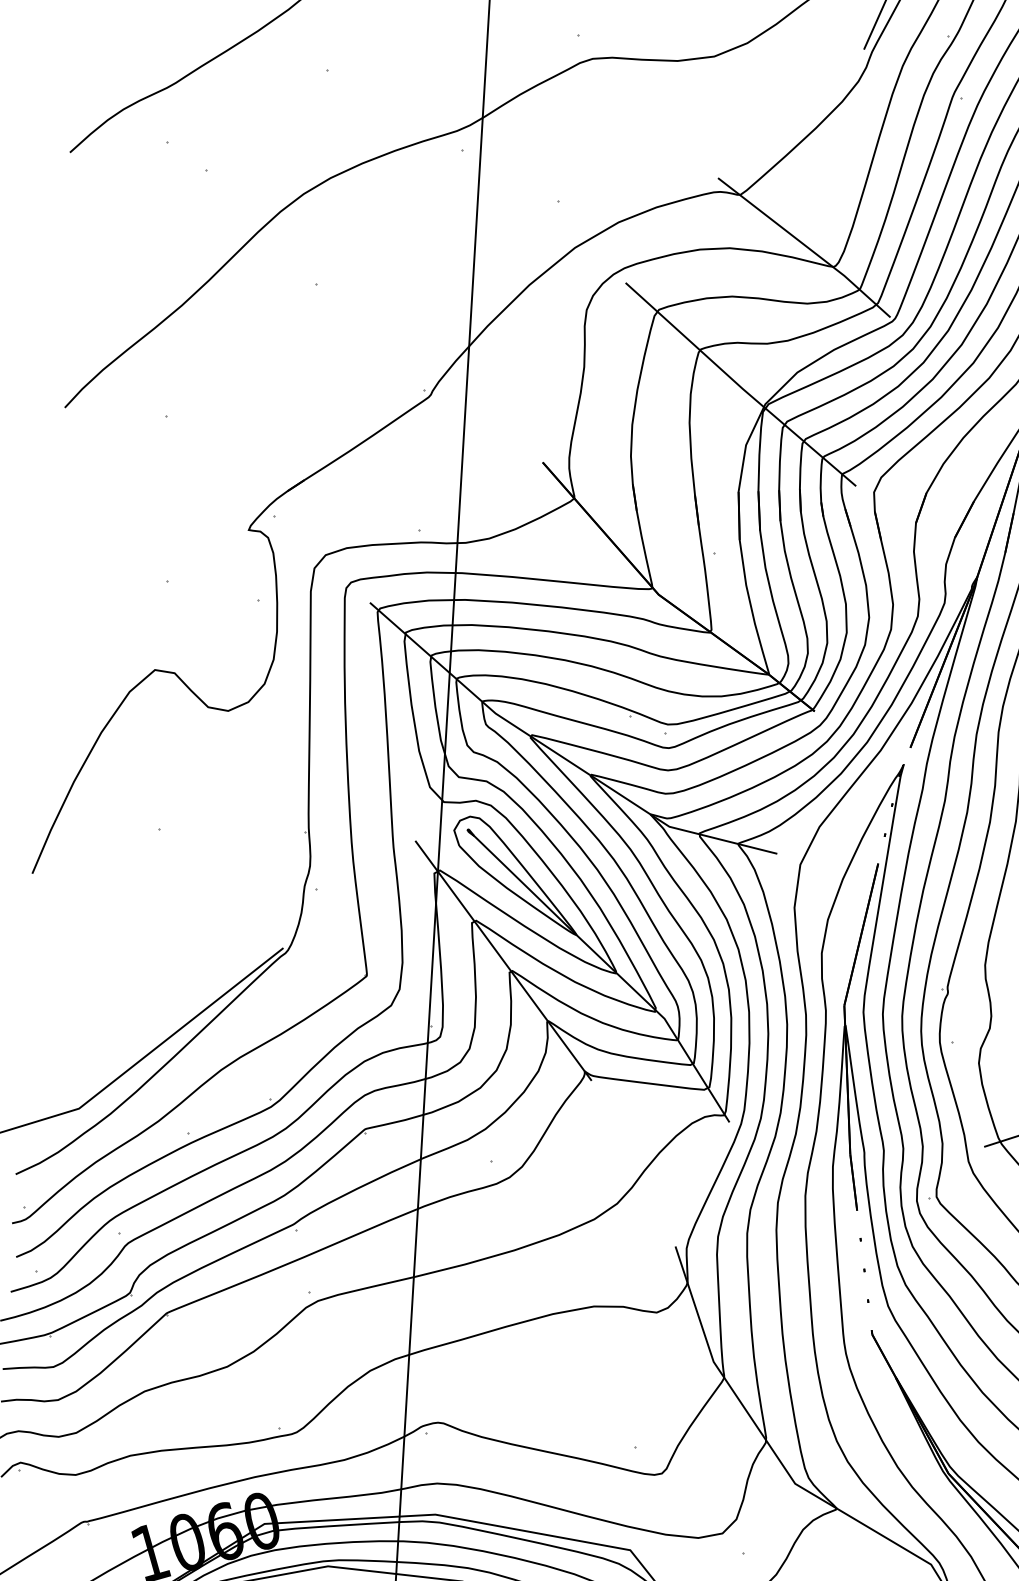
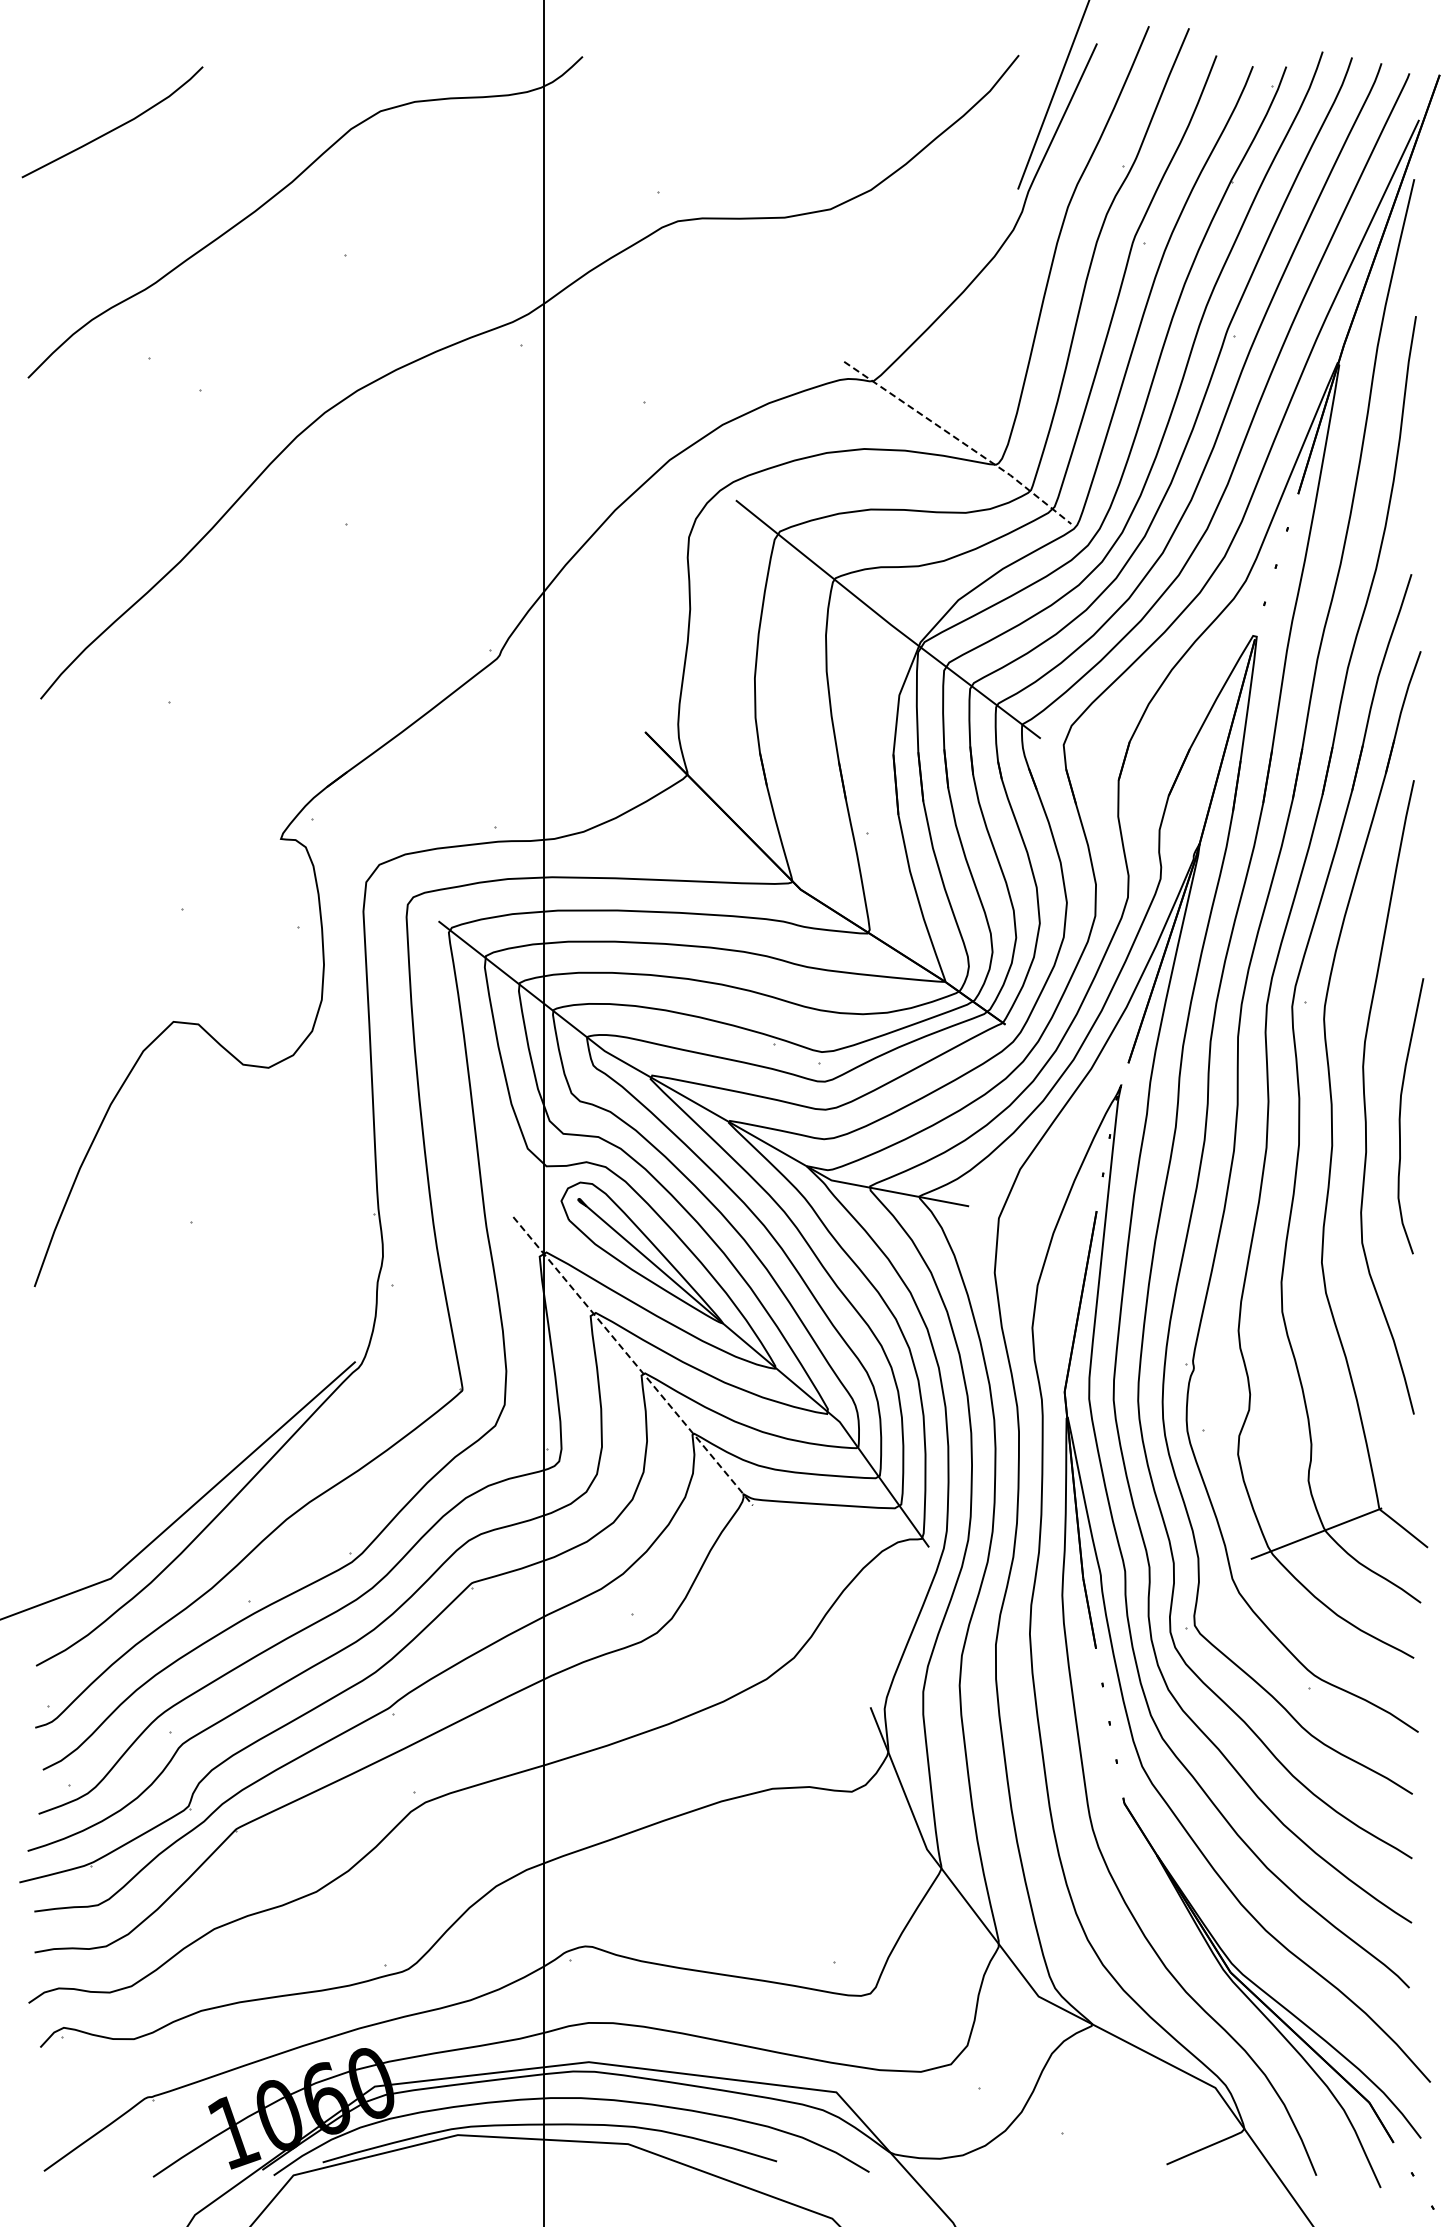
line: (806, 246) -> (960, 440), solid -> dashed
line: (503, 961) -> (633, 1361), solid -> dashed

